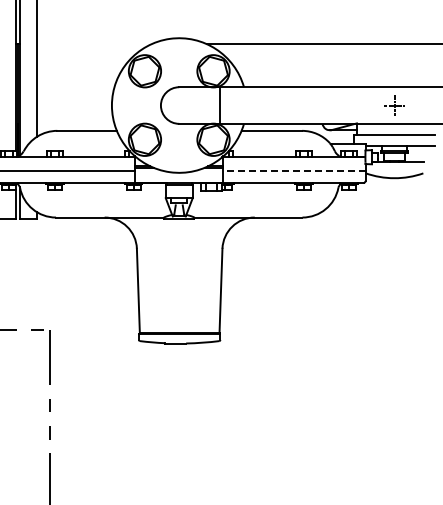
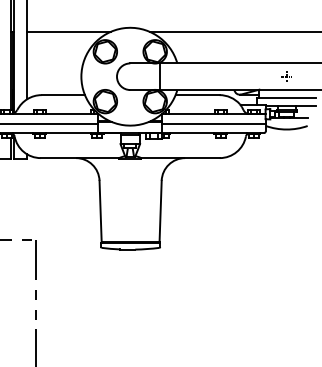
line: (94, 44) -> (68, 32), added
part: (394, 105) -> (286, 76), size x0.71
line: (294, 171) -> (214, 124), dashed -> solid

